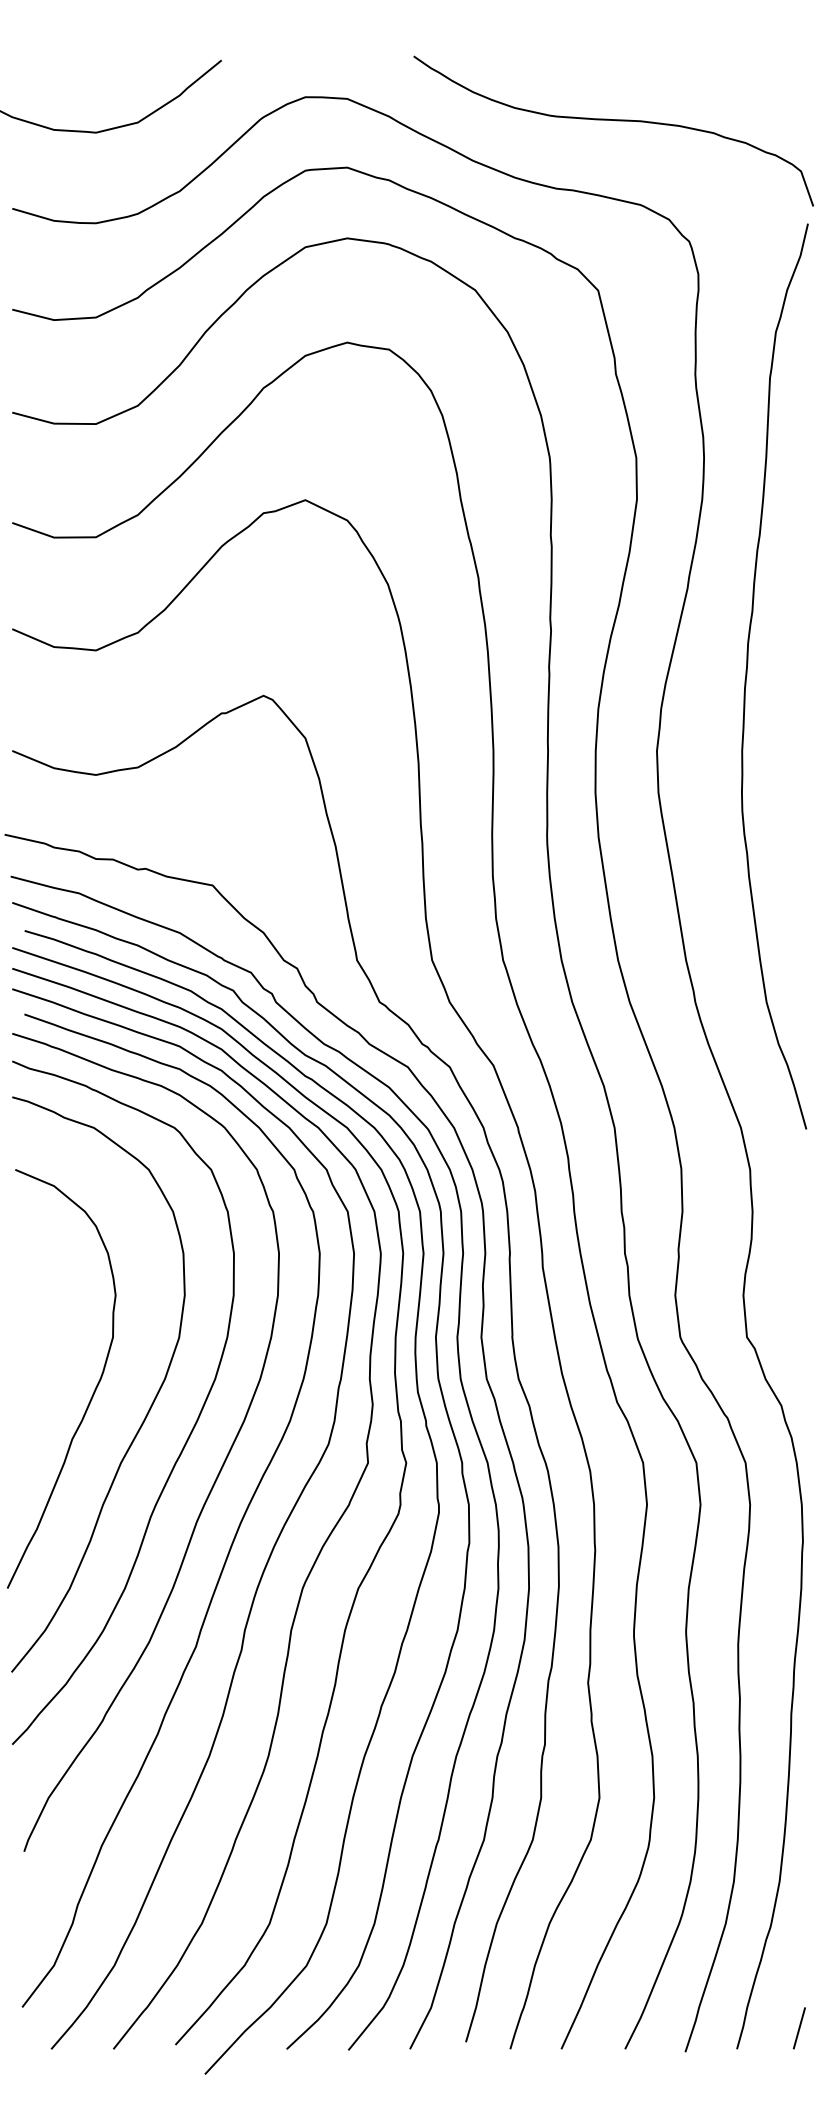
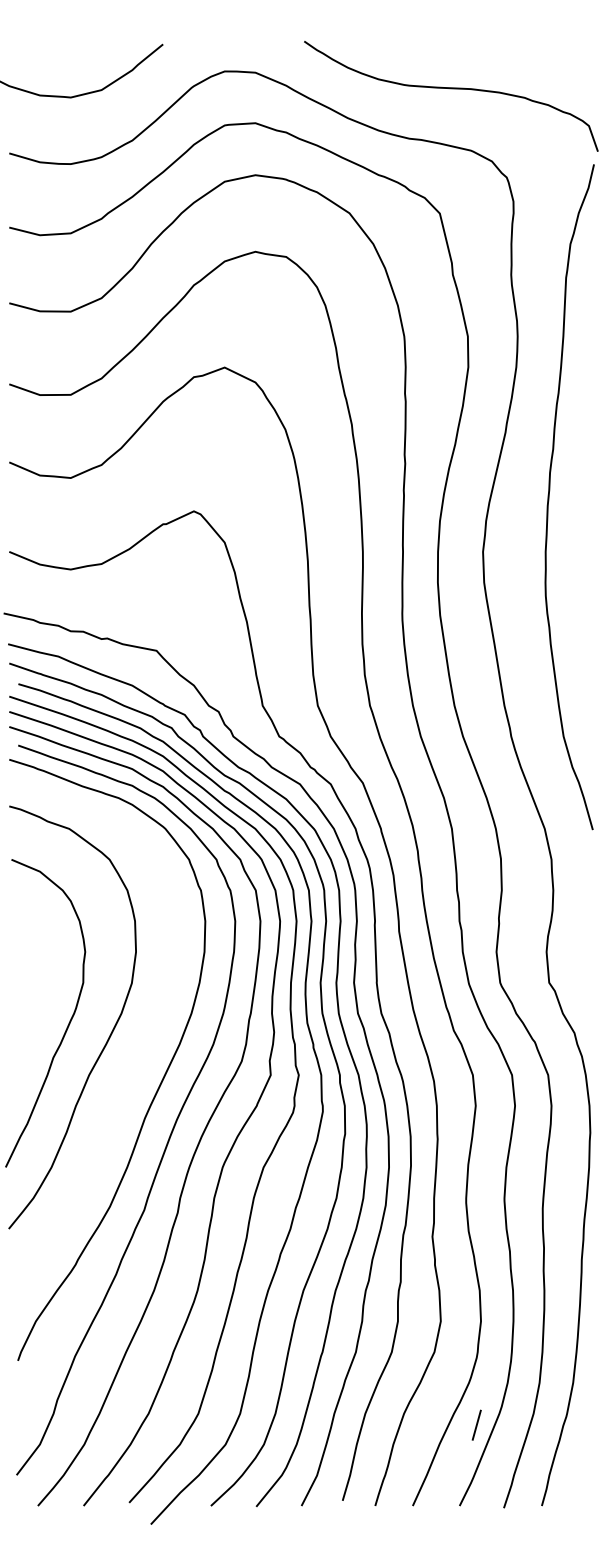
curve: (188, 1435) -> (138, 1054), removed
line: (798, 2028) -> (476, 1425), moved

